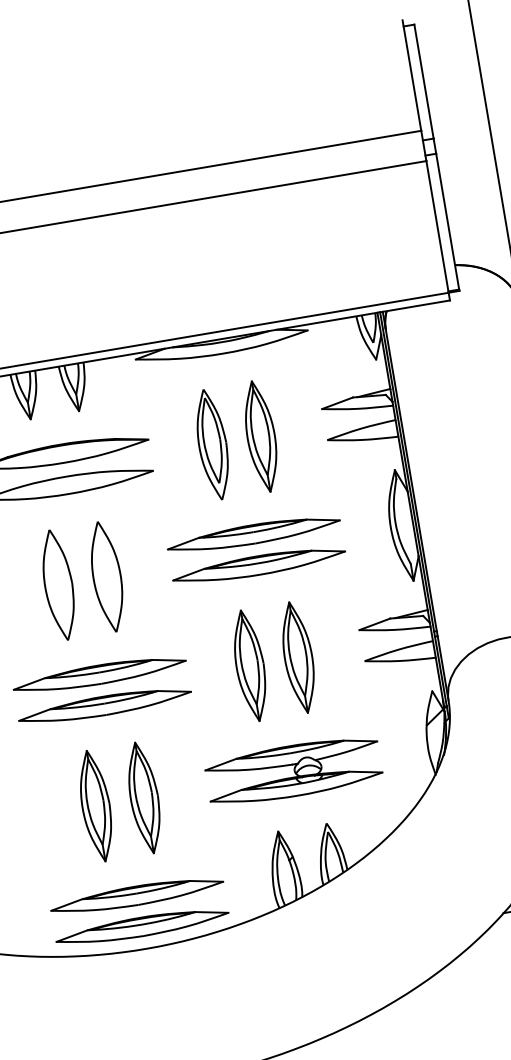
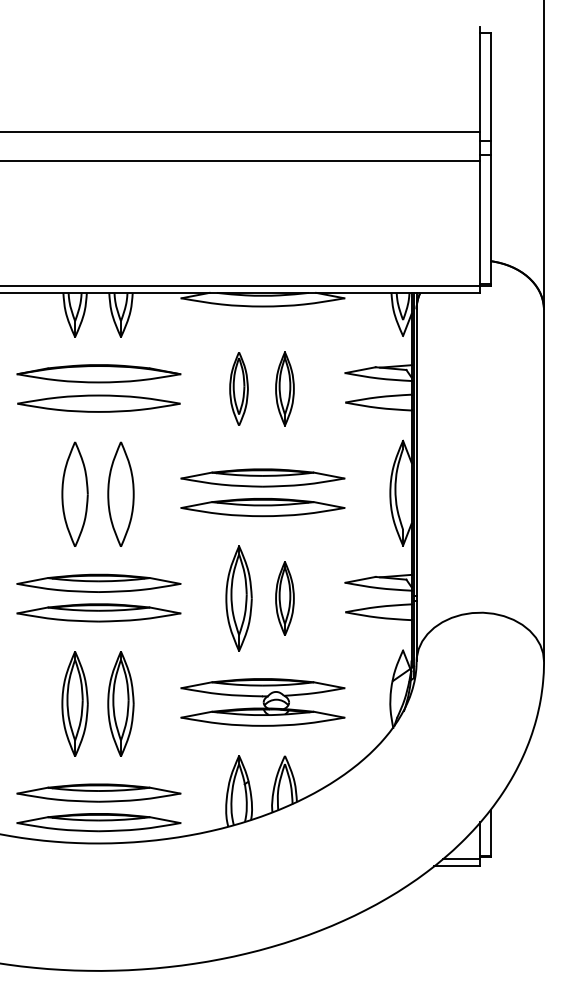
part: (260, 436) -> (284, 388), size x0.7
part: (212, 444) -> (238, 388), size x0.7
part: (298, 657) -> (284, 598), size x0.7

